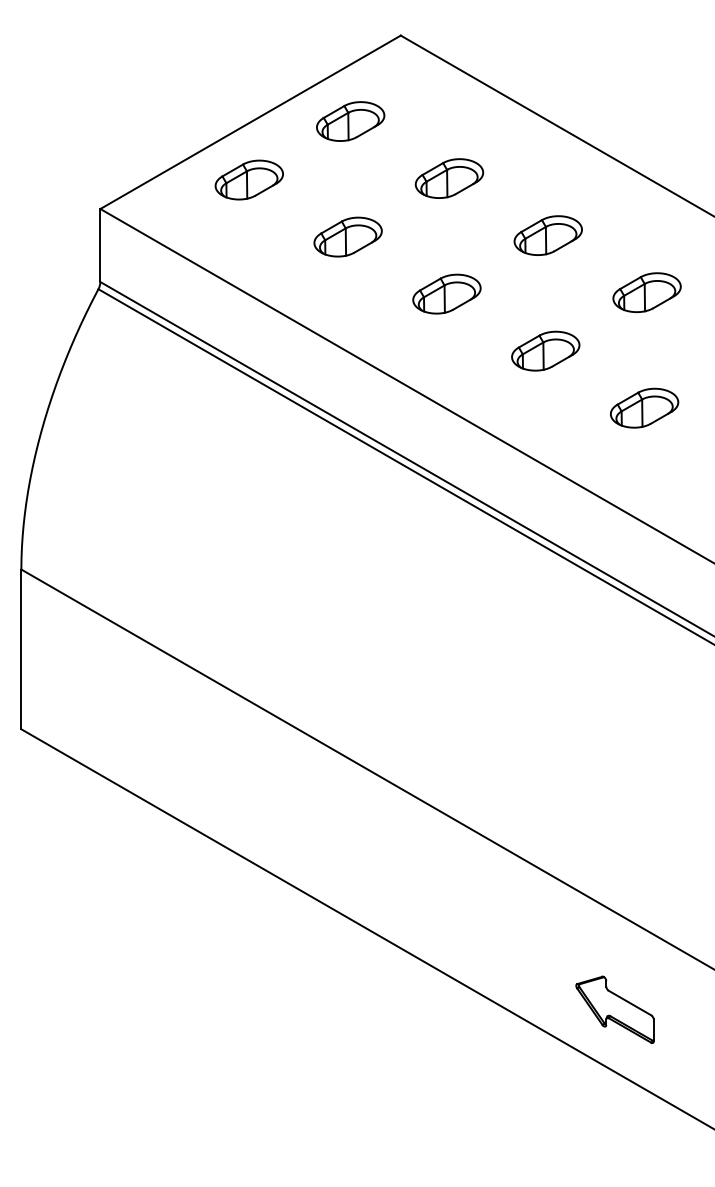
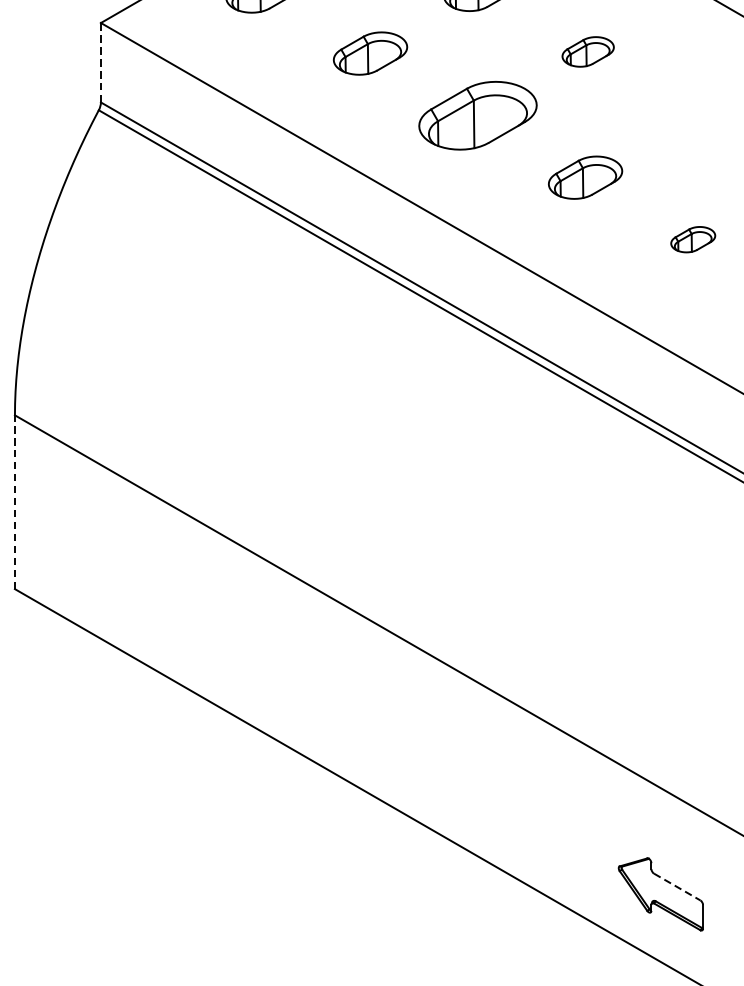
part: (547, 235) -> (587, 51), size x0.7
line: (100, 245) -> (101, 62), solid -> dashed
part: (646, 292) -> (695, 113), removed
part: (446, 293) -> (477, 114), size x1.6
part: (644, 407) -> (692, 238), size x0.6
line: (21, 649) -> (15, 502), solid -> dashed
line: (630, 1003) -> (677, 887), solid -> dashed

